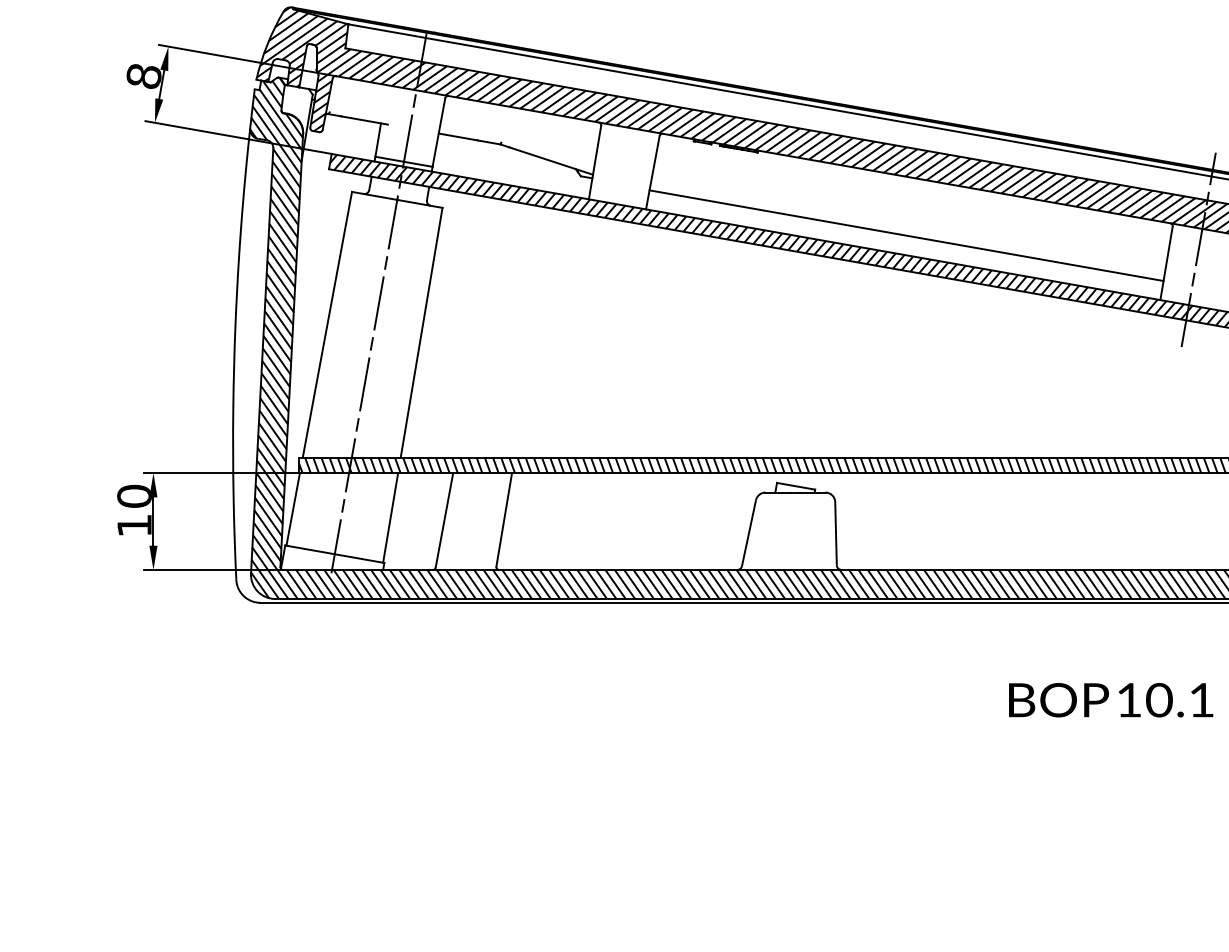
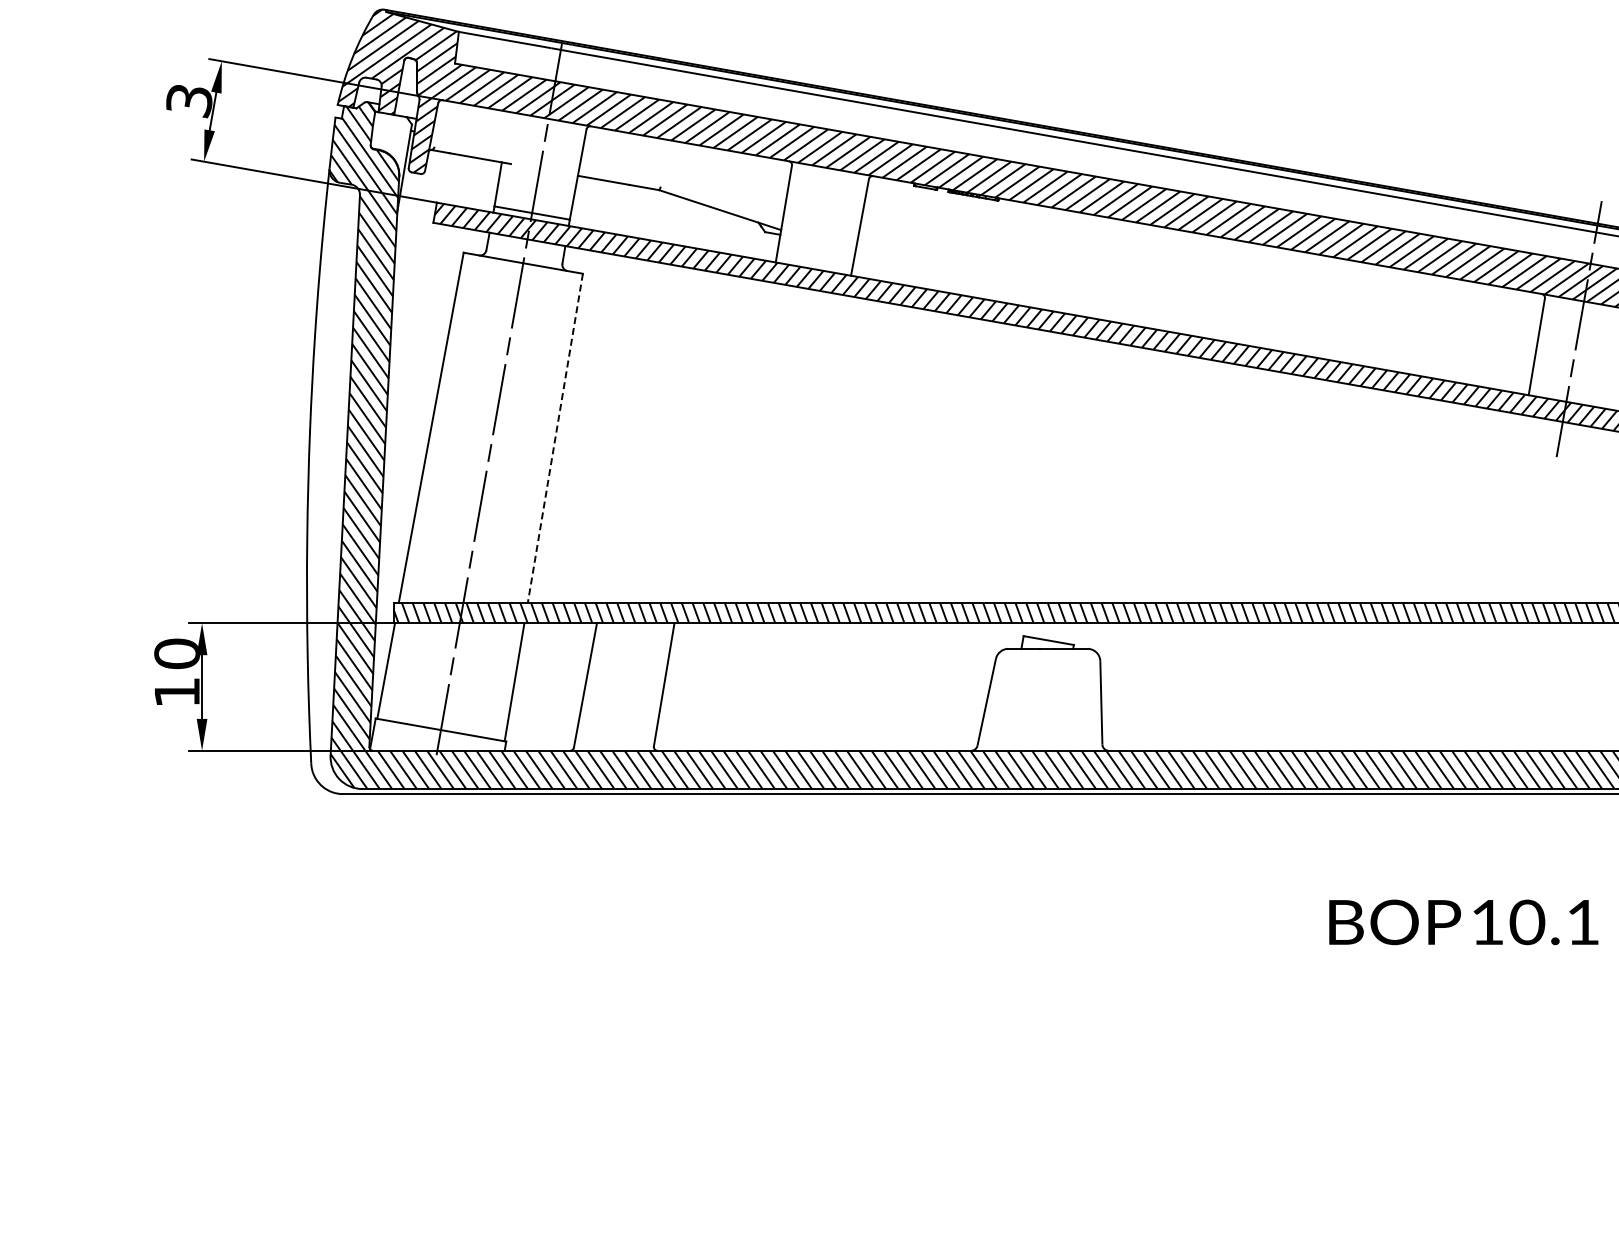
text: (143, 77) -> (189, 101), 8 -> 3
line: (905, 235) -> (1193, 310), removed
line: (421, 332) -> (555, 438), solid -> dashed

